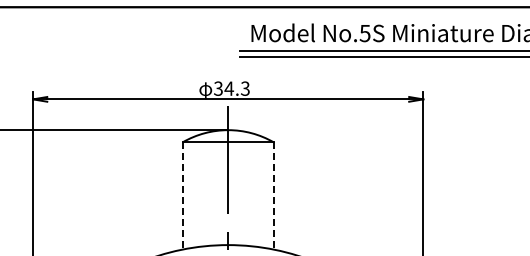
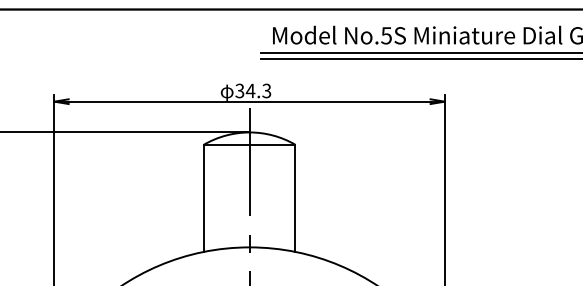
line: (183, 196) -> (204, 198), dashed -> solid
line: (274, 196) -> (295, 198), dashed -> solid

